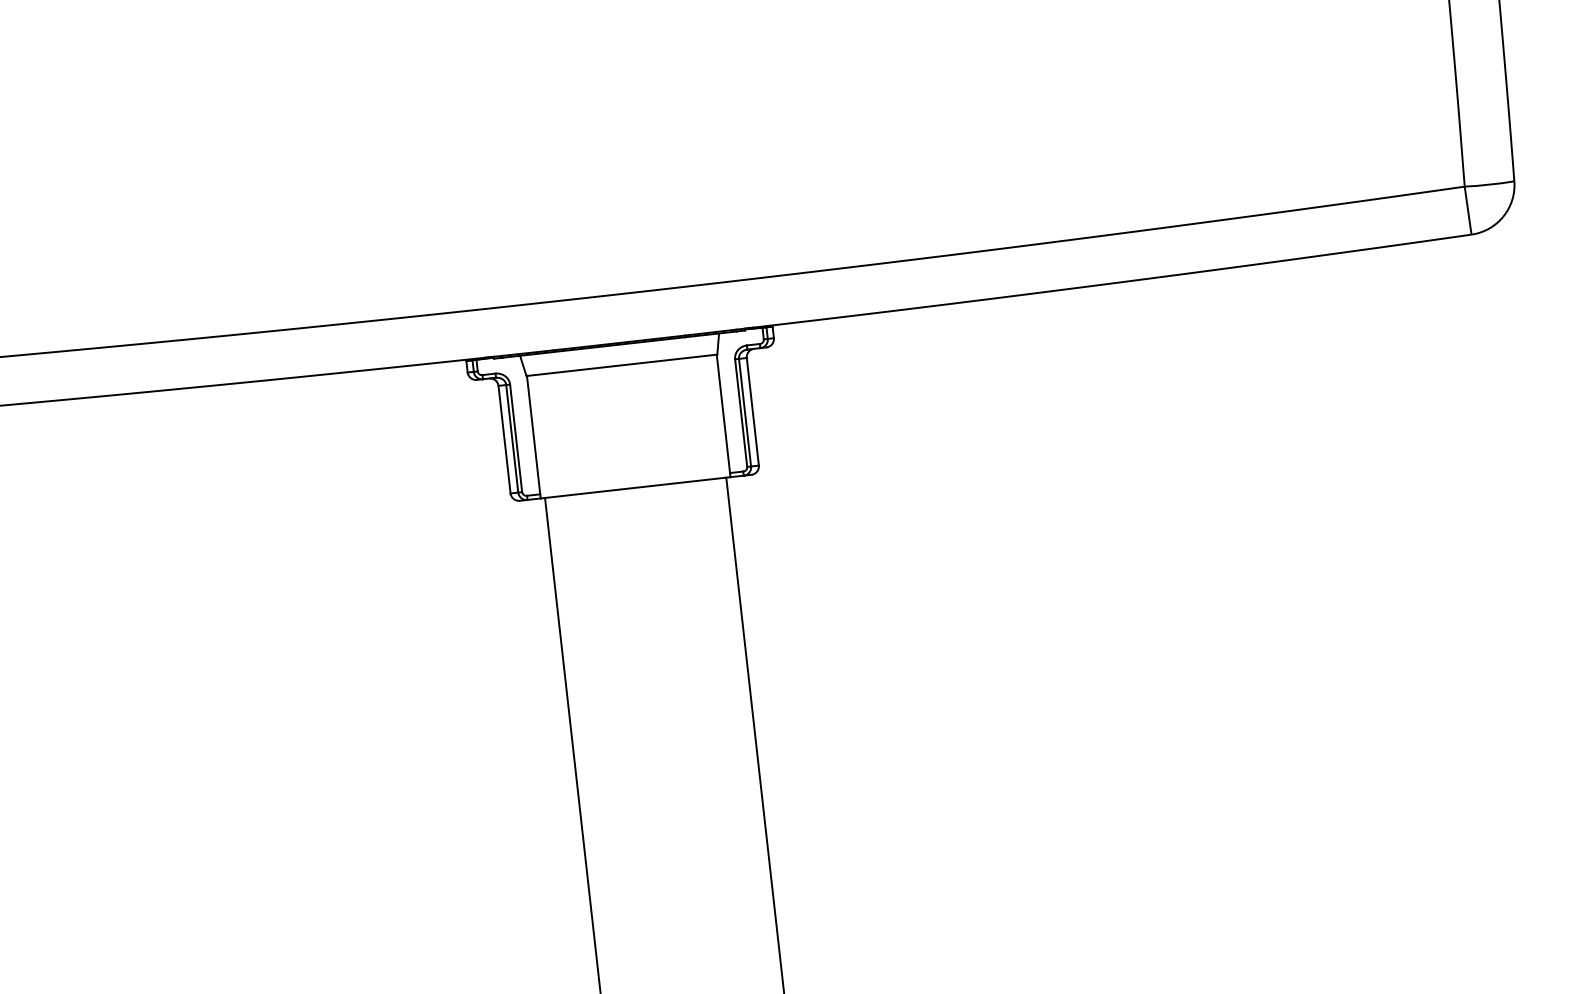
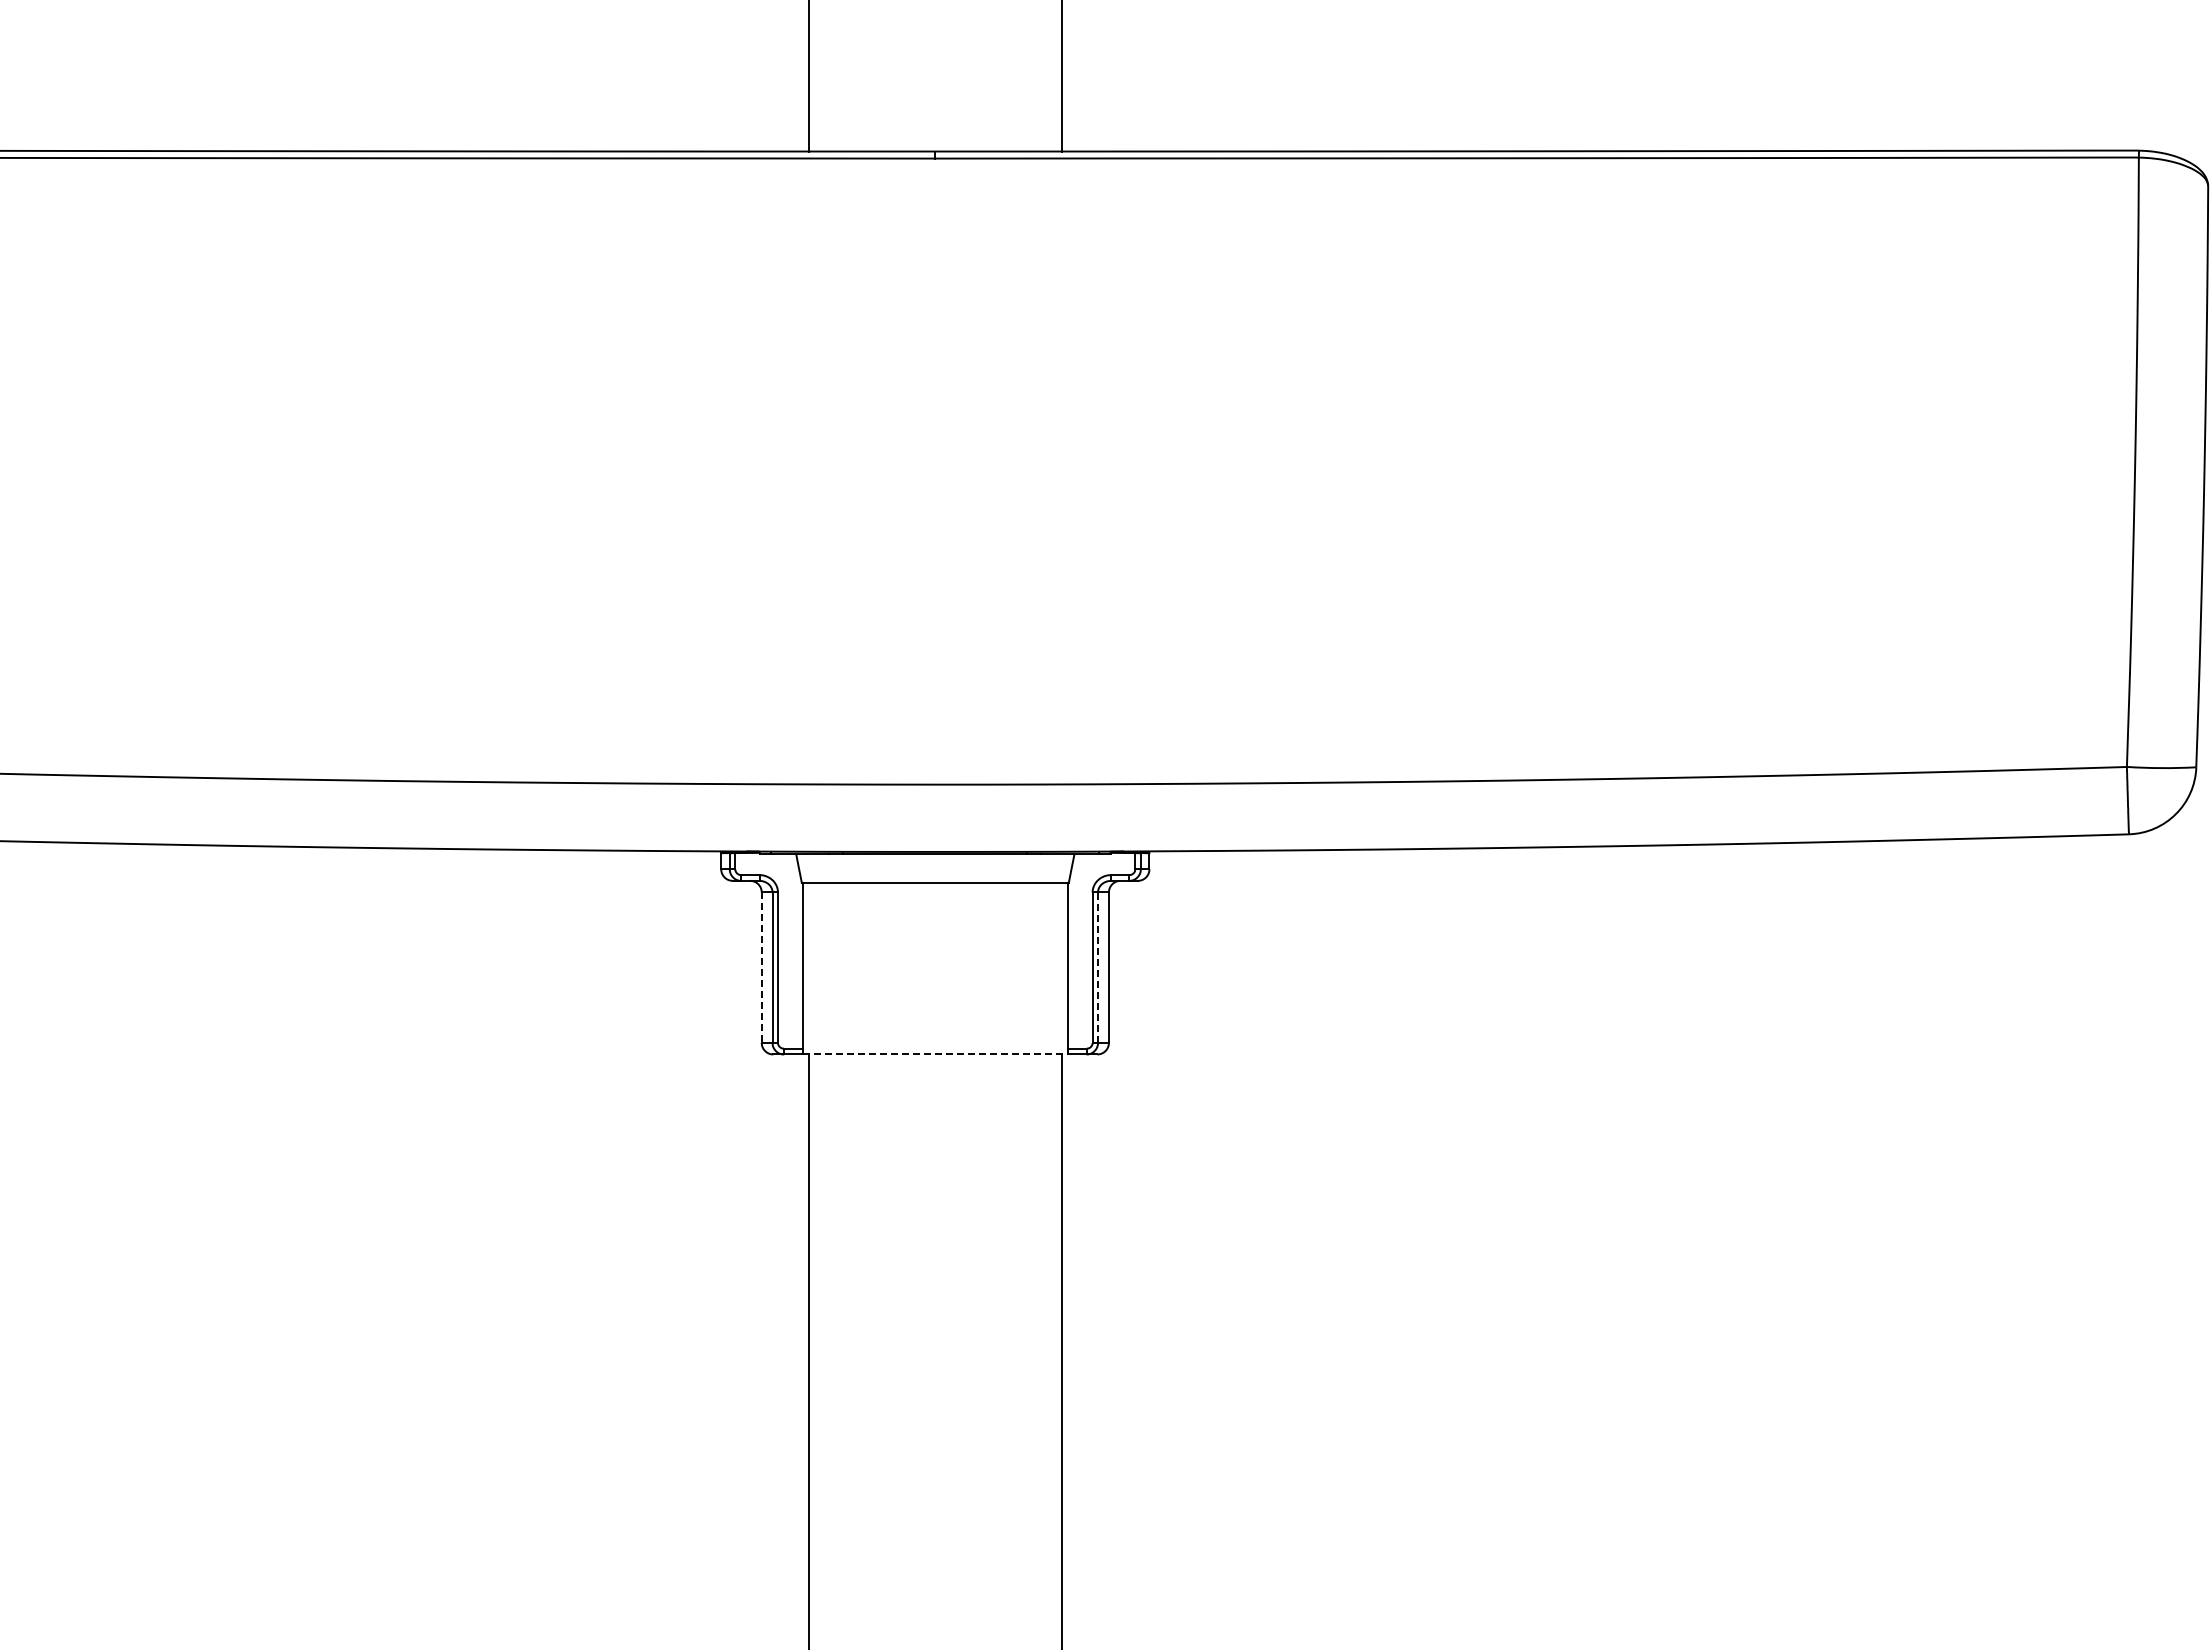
line: (745, 412) -> (1098, 967), solid -> dashed
line: (504, 440) -> (761, 968), solid -> dashed
line: (635, 487) -> (935, 1054), solid -> dashed

